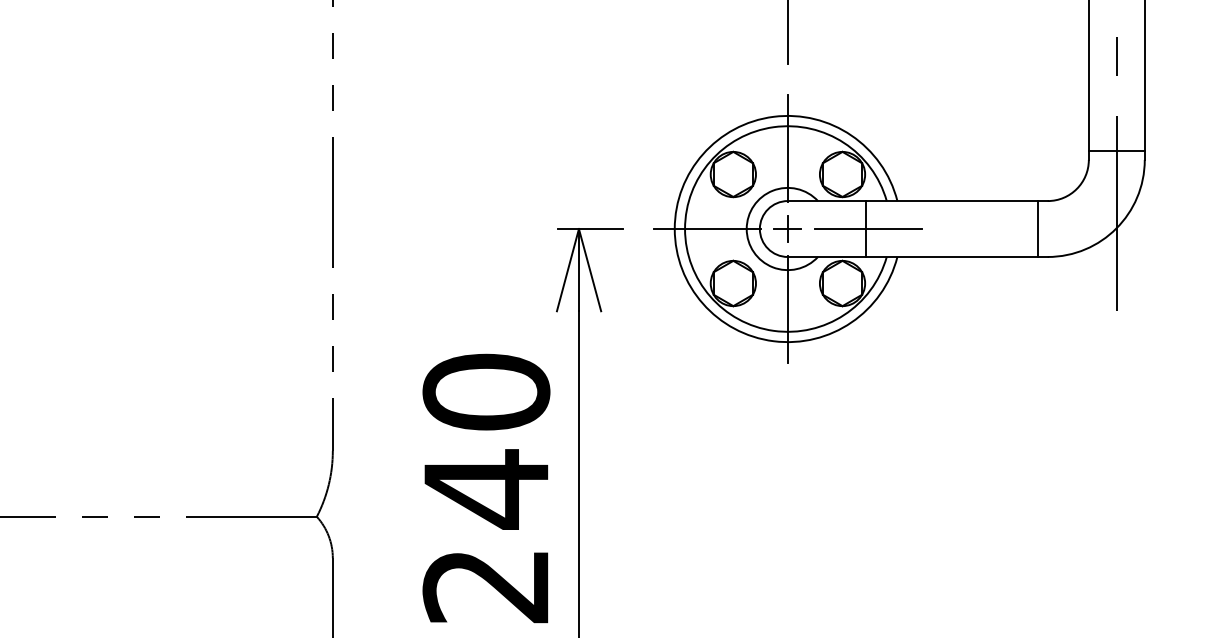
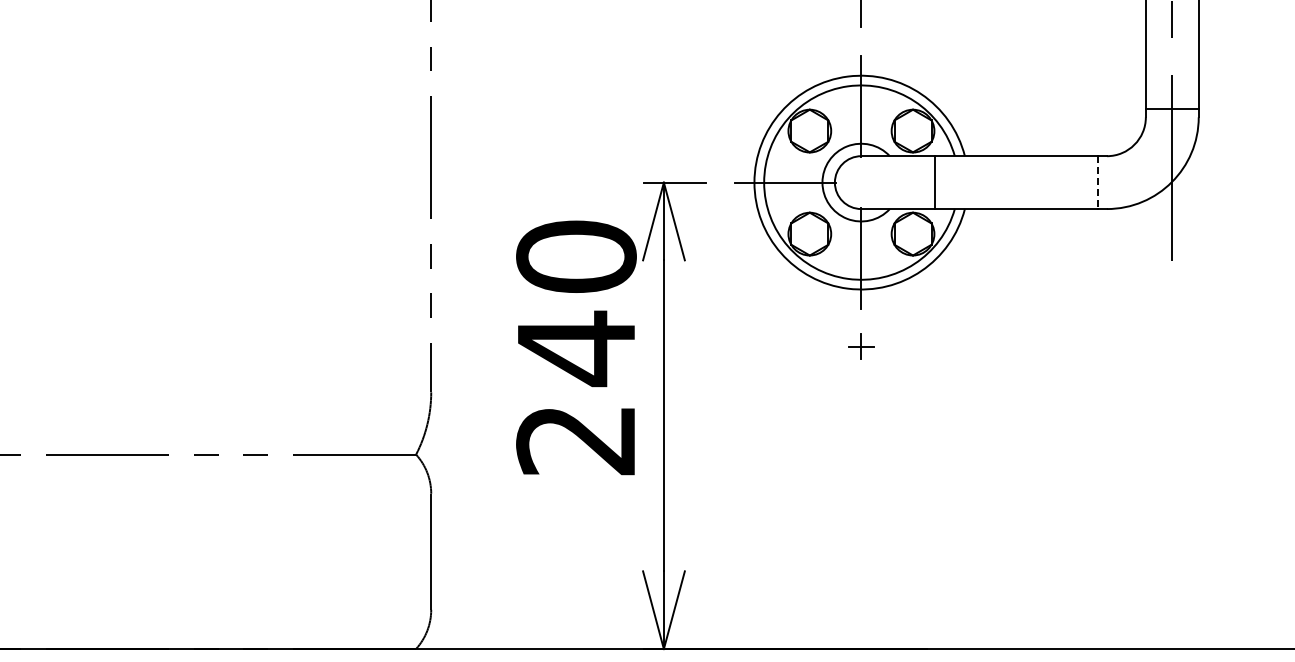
part: (788, 228) -> (861, 346), moved
line: (868, 228) -> (937, 182), removed
line: (1038, 229) -> (1098, 183), solid -> dashed
text: (486, 488) -> (576, 347), moved

